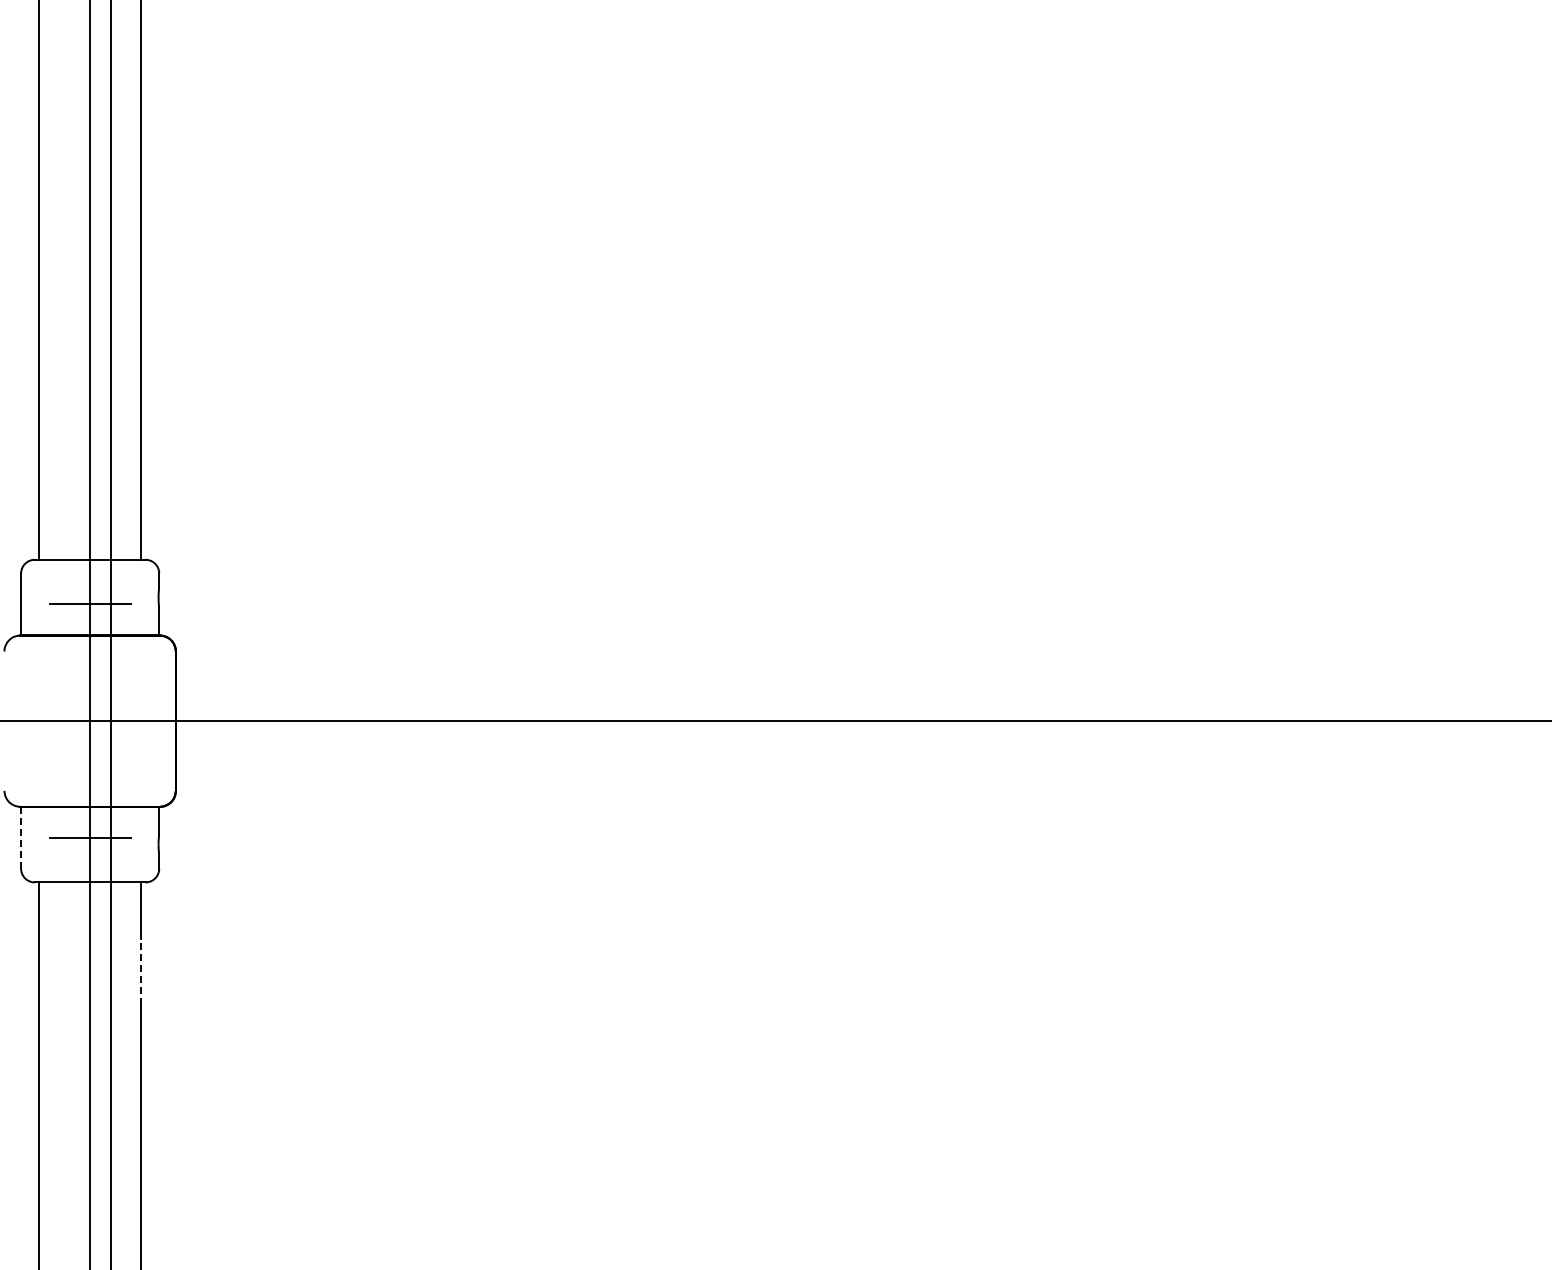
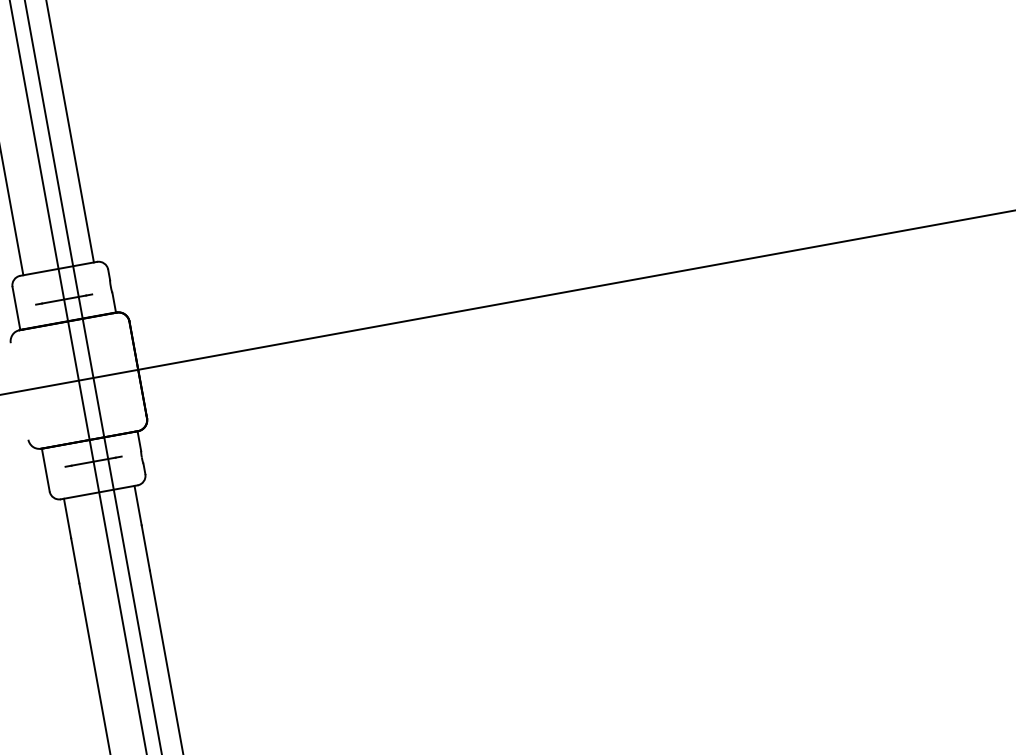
line: (21, 837) -> (46, 469), dashed -> solid
line: (141, 972) -> (146, 548), dashed -> solid

